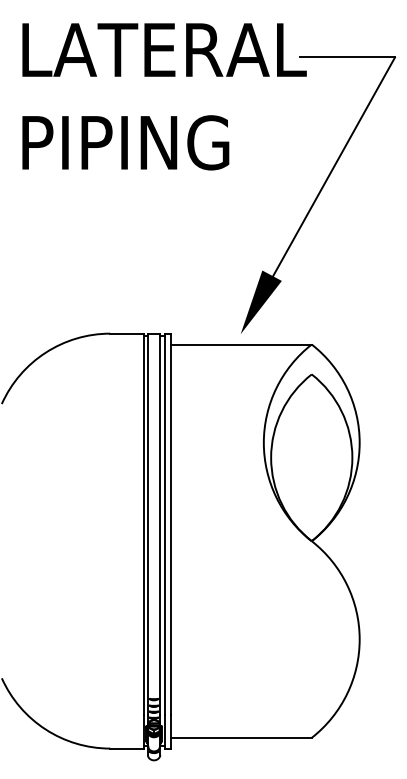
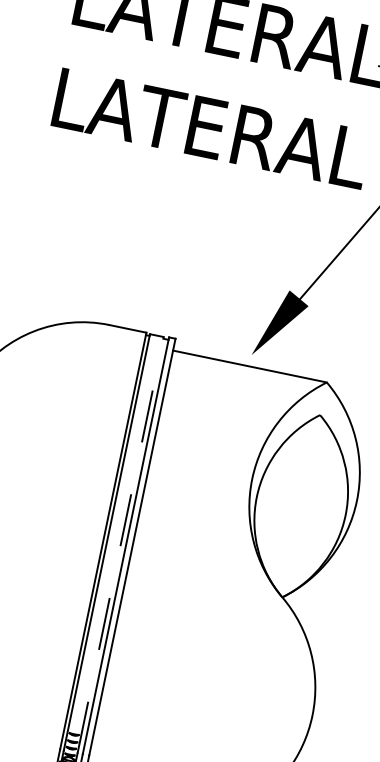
text: (167, 142) -> (214, 129), PIPING -> LATERAL
line: (160, 524) -> (120, 544), solid -> dashed

